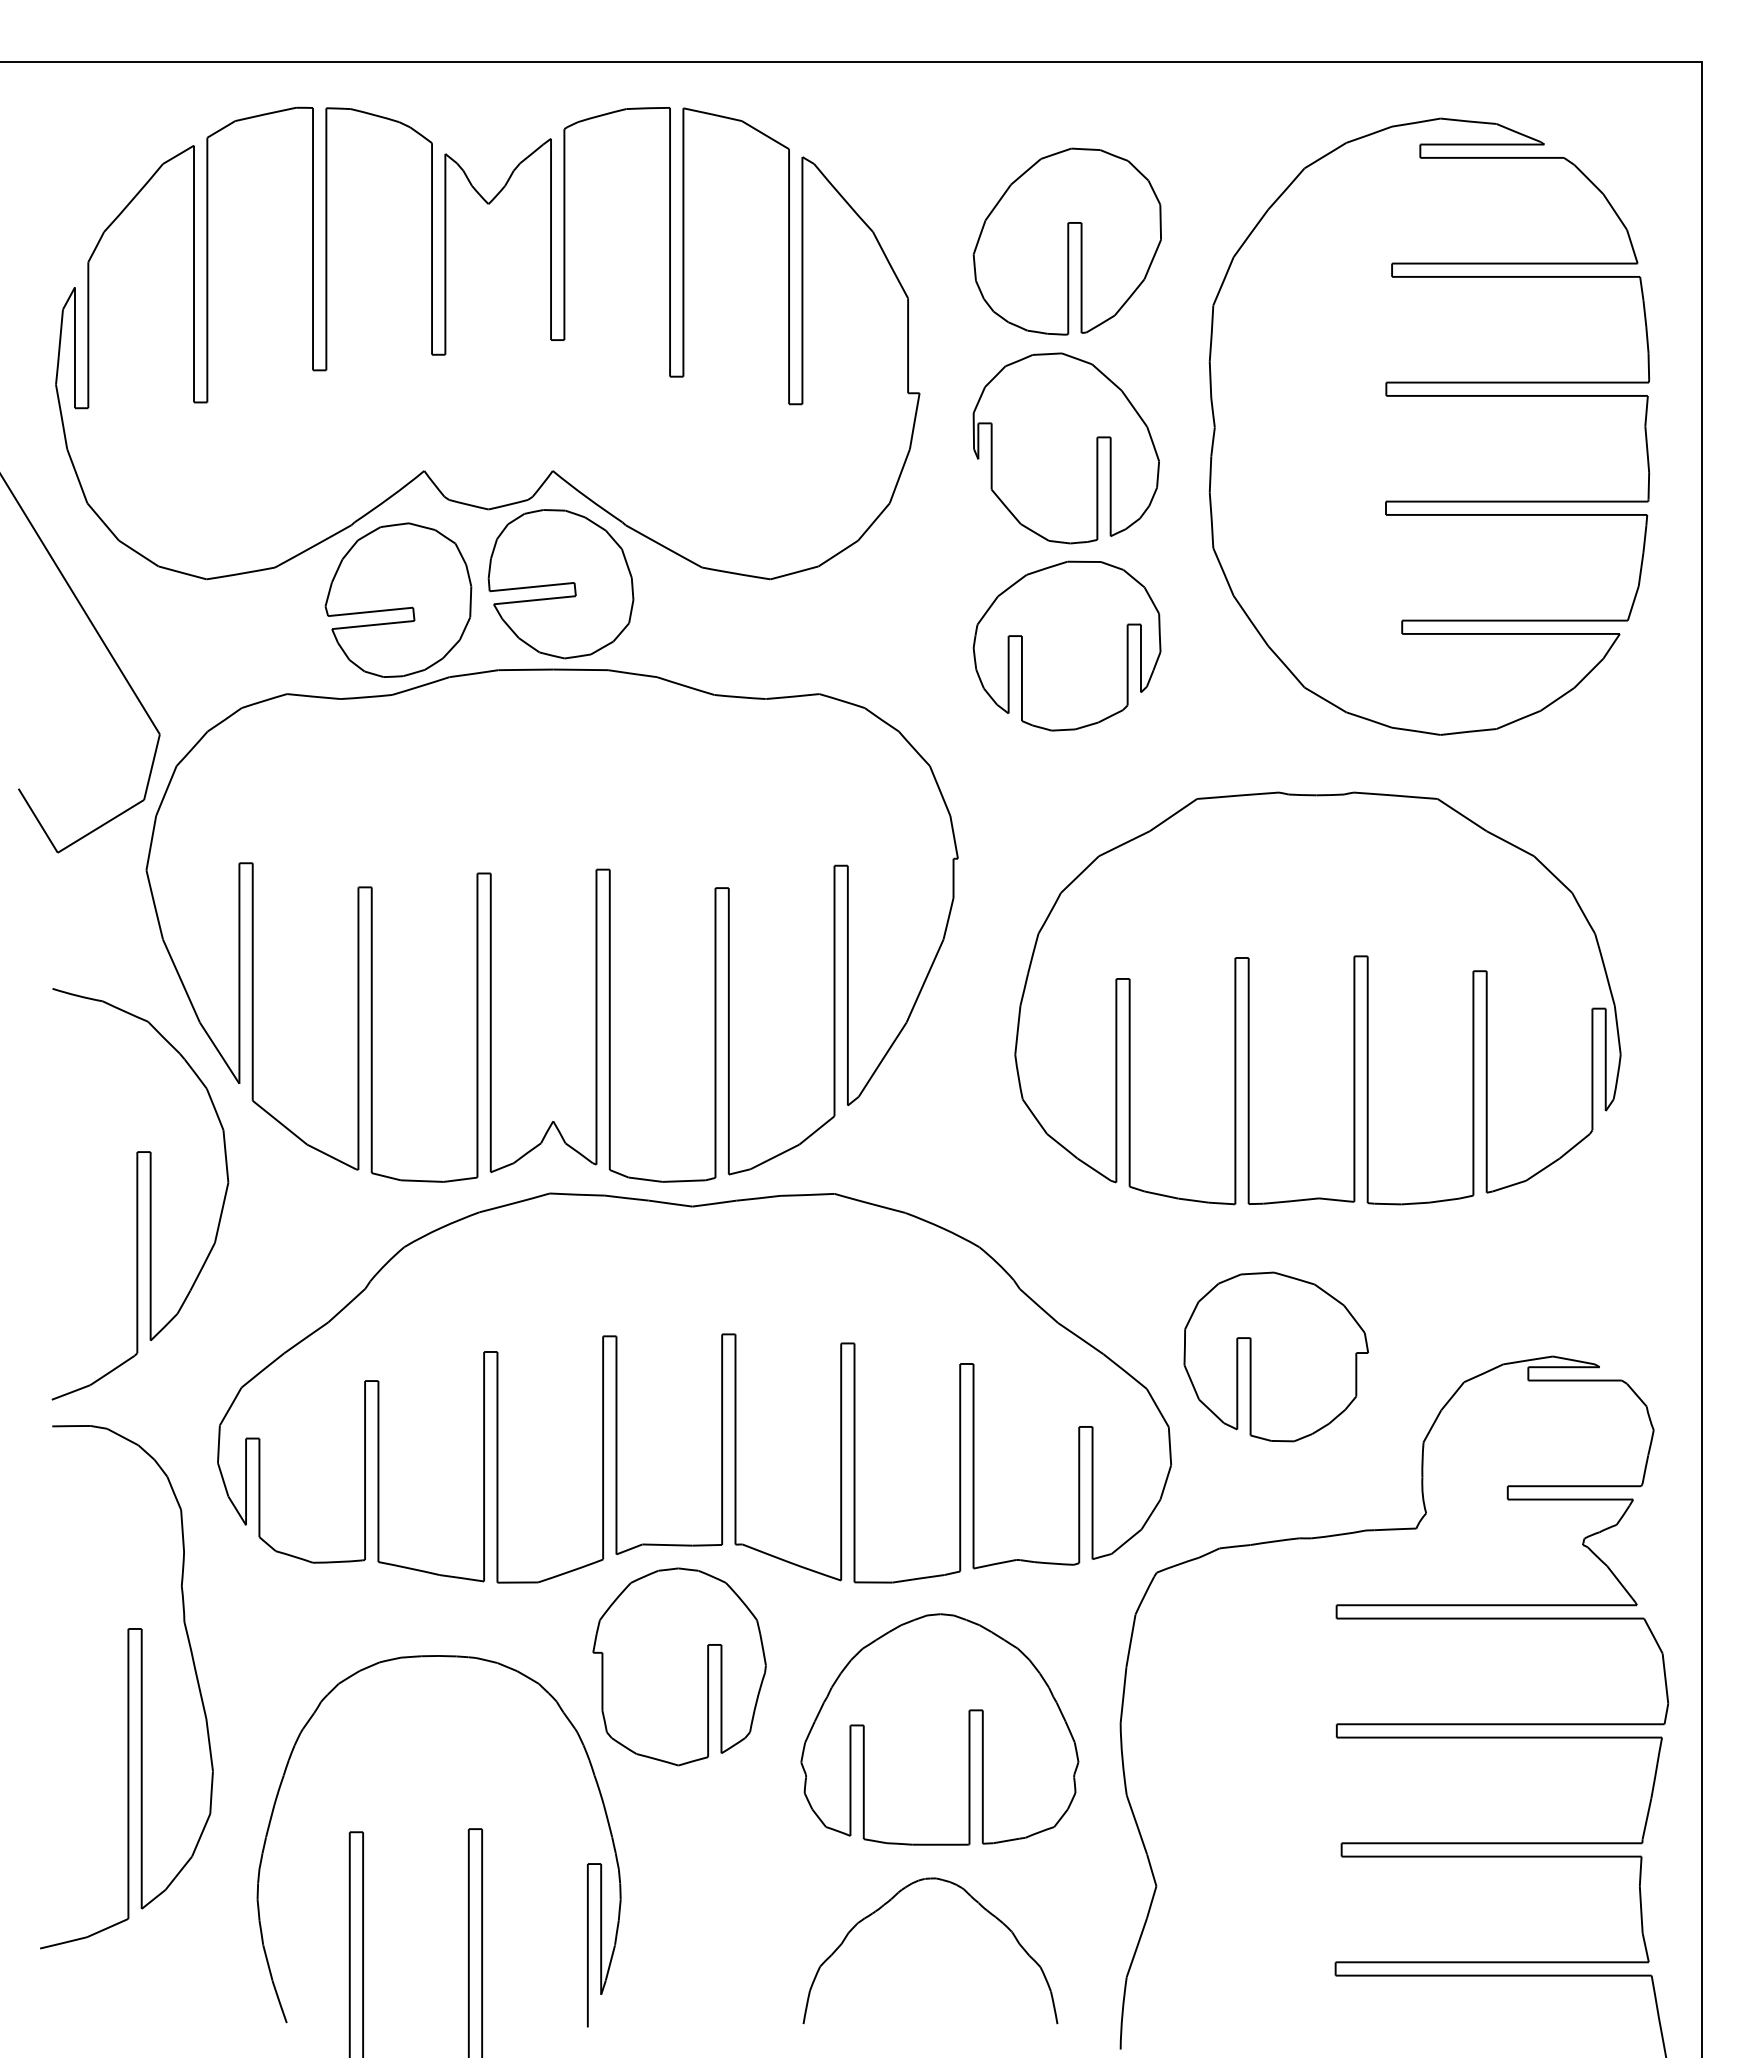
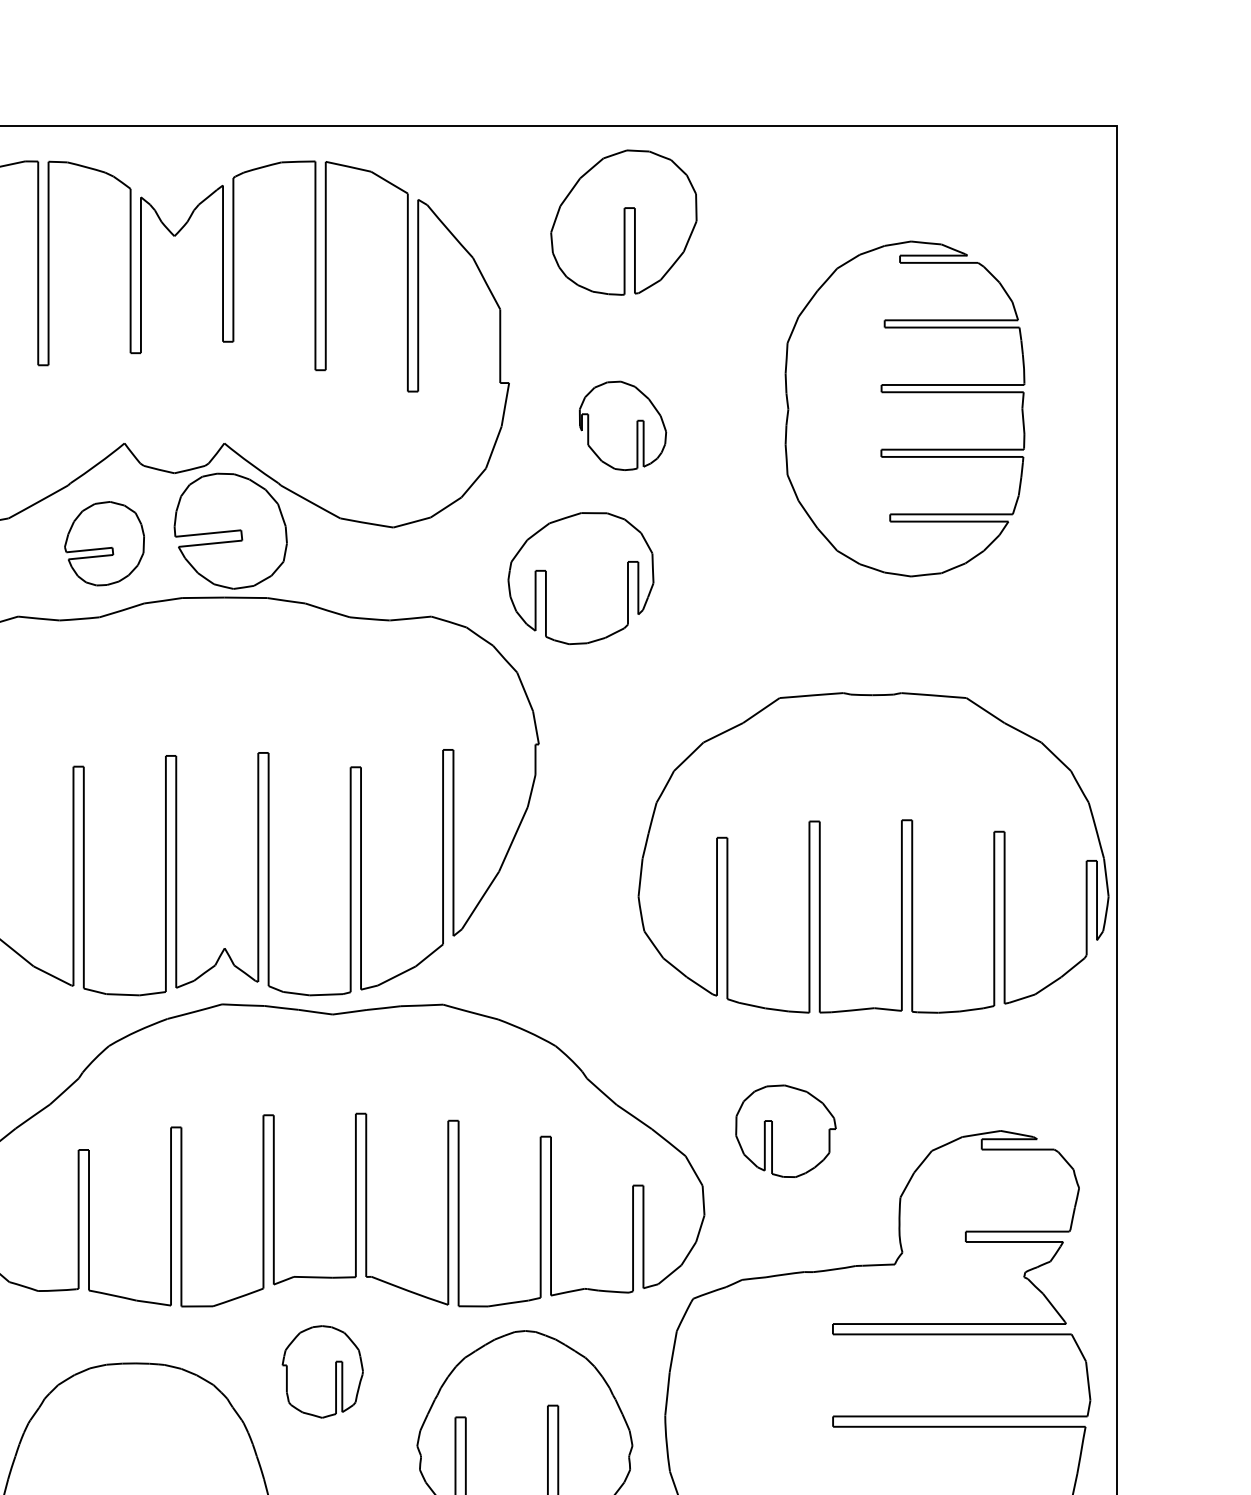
part: (1066, 241) -> (623, 222), moved
part: (1429, 426) -> (905, 408), size x0.7
part: (1065, 448) -> (622, 425), size x0.6
part: (398, 599) -> (104, 543), size x0.7
part: (1066, 645) -> (580, 578), moved
part: (1317, 998) -> (873, 852), moved
part: (1275, 1356) -> (785, 1130), size x0.7
part: (679, 1666) -> (322, 1371), size x0.6

